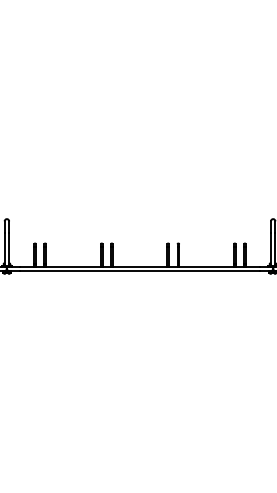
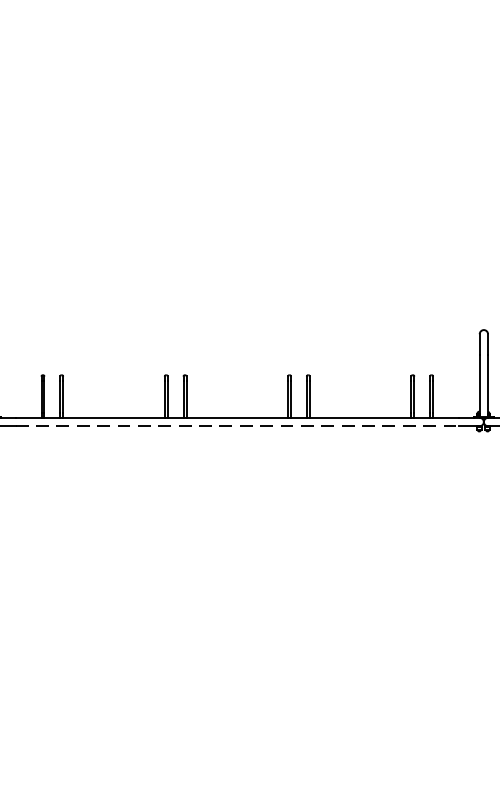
line: (140, 271) -> (238, 427), solid -> dashed

